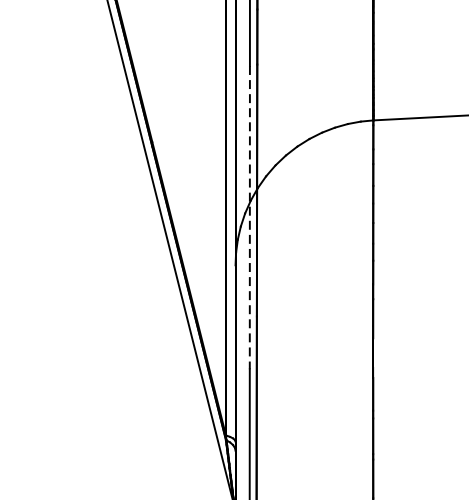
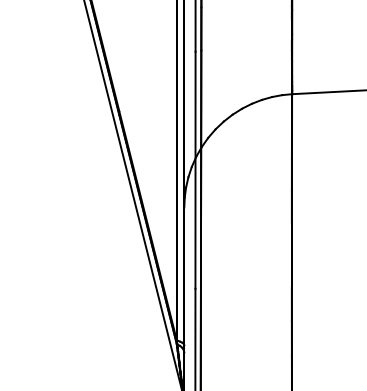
line: (249, 218) -> (195, 170), dashed -> solid

